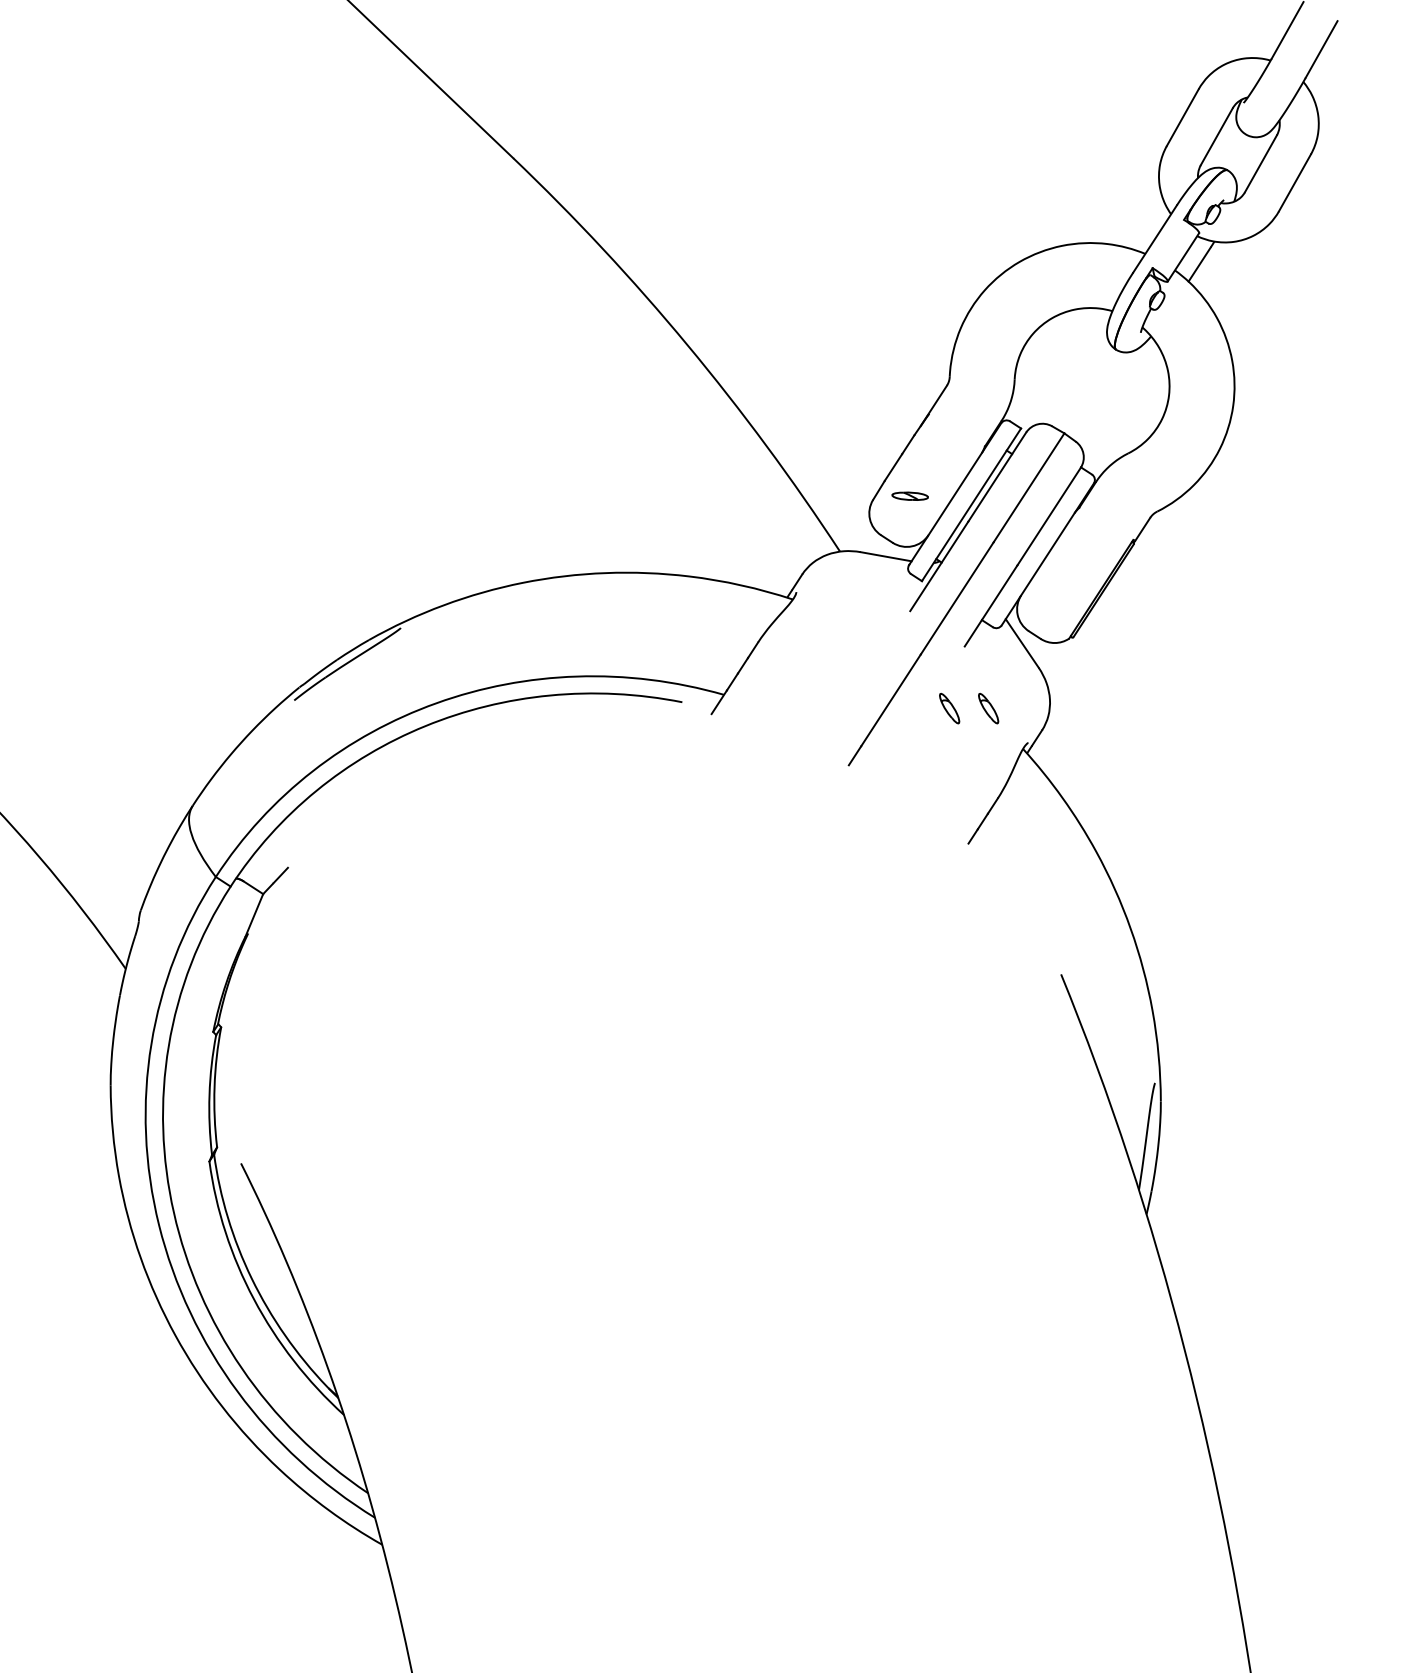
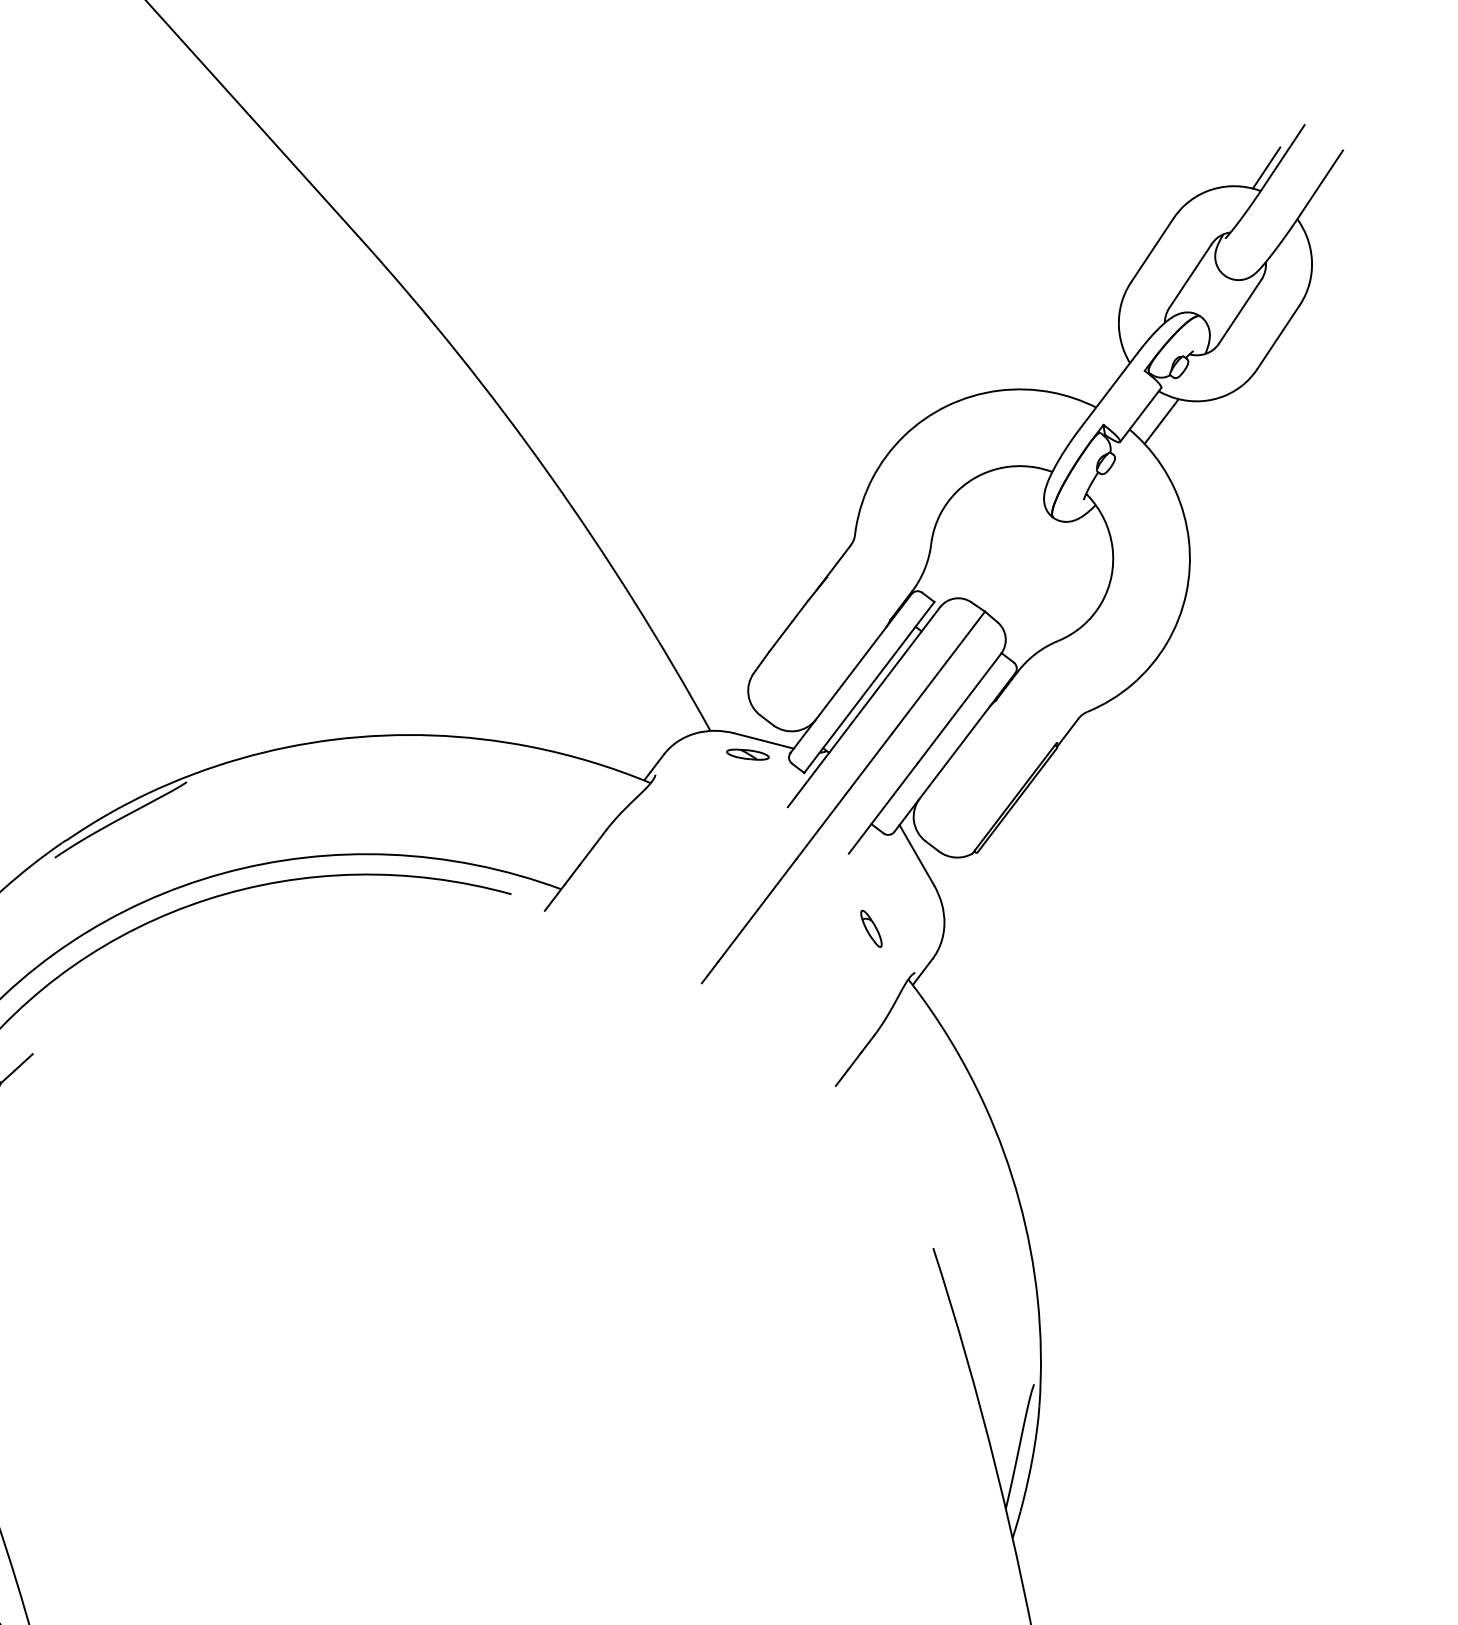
line: (1273, 40) -> (1265, 167), added
part: (909, 495) -> (747, 753), moved
part: (949, 708) -> (825, 925), removed

